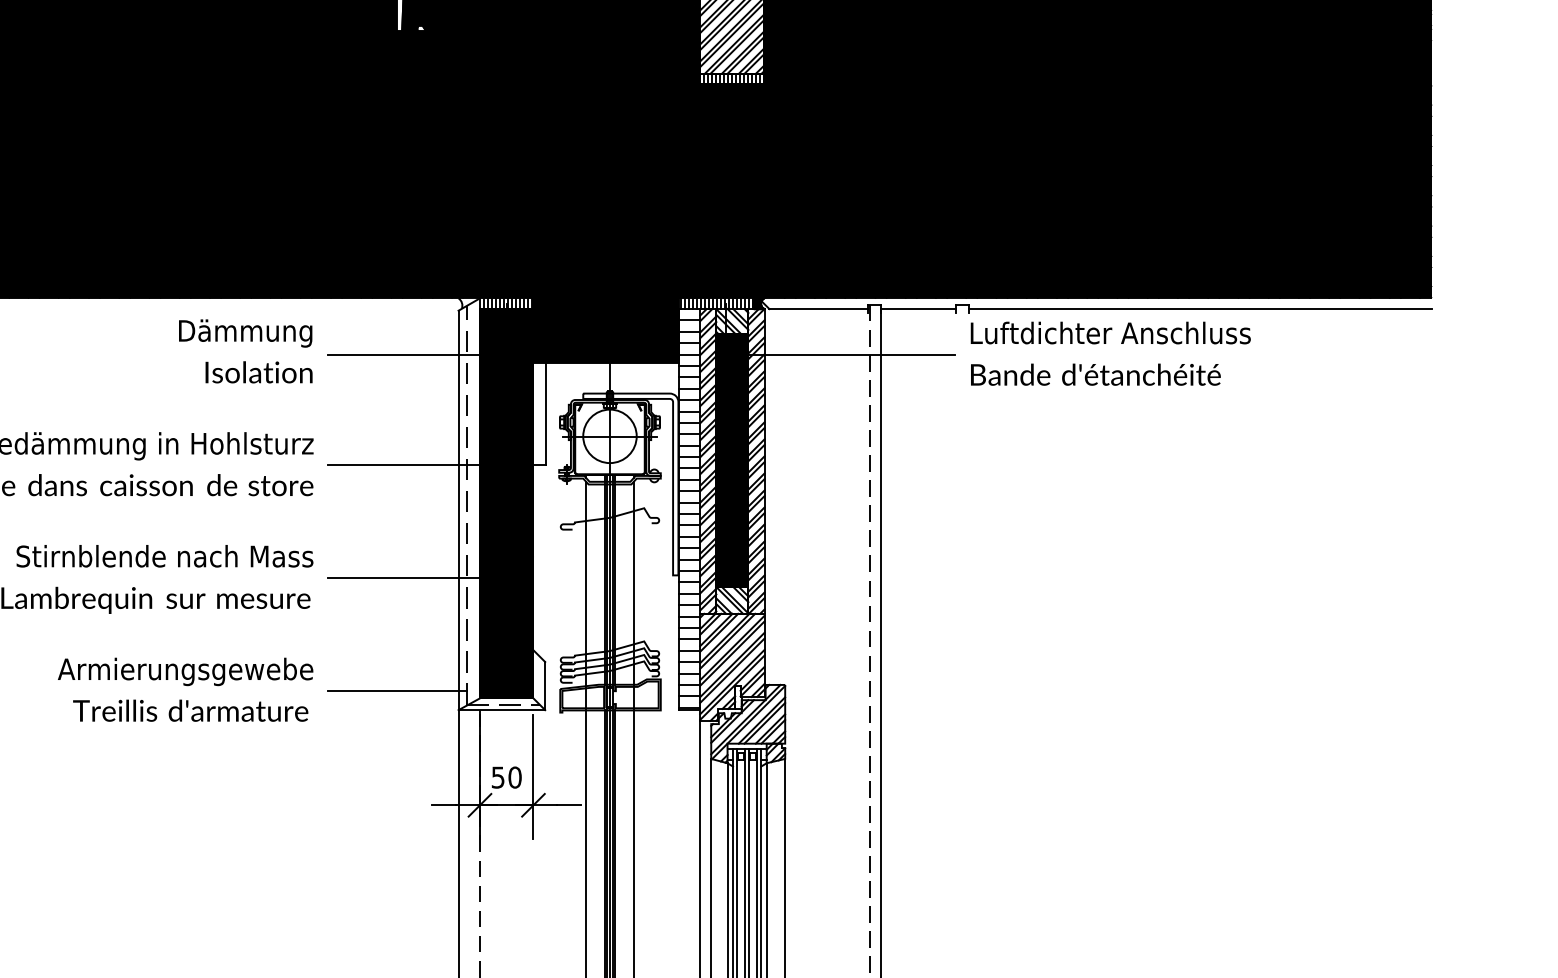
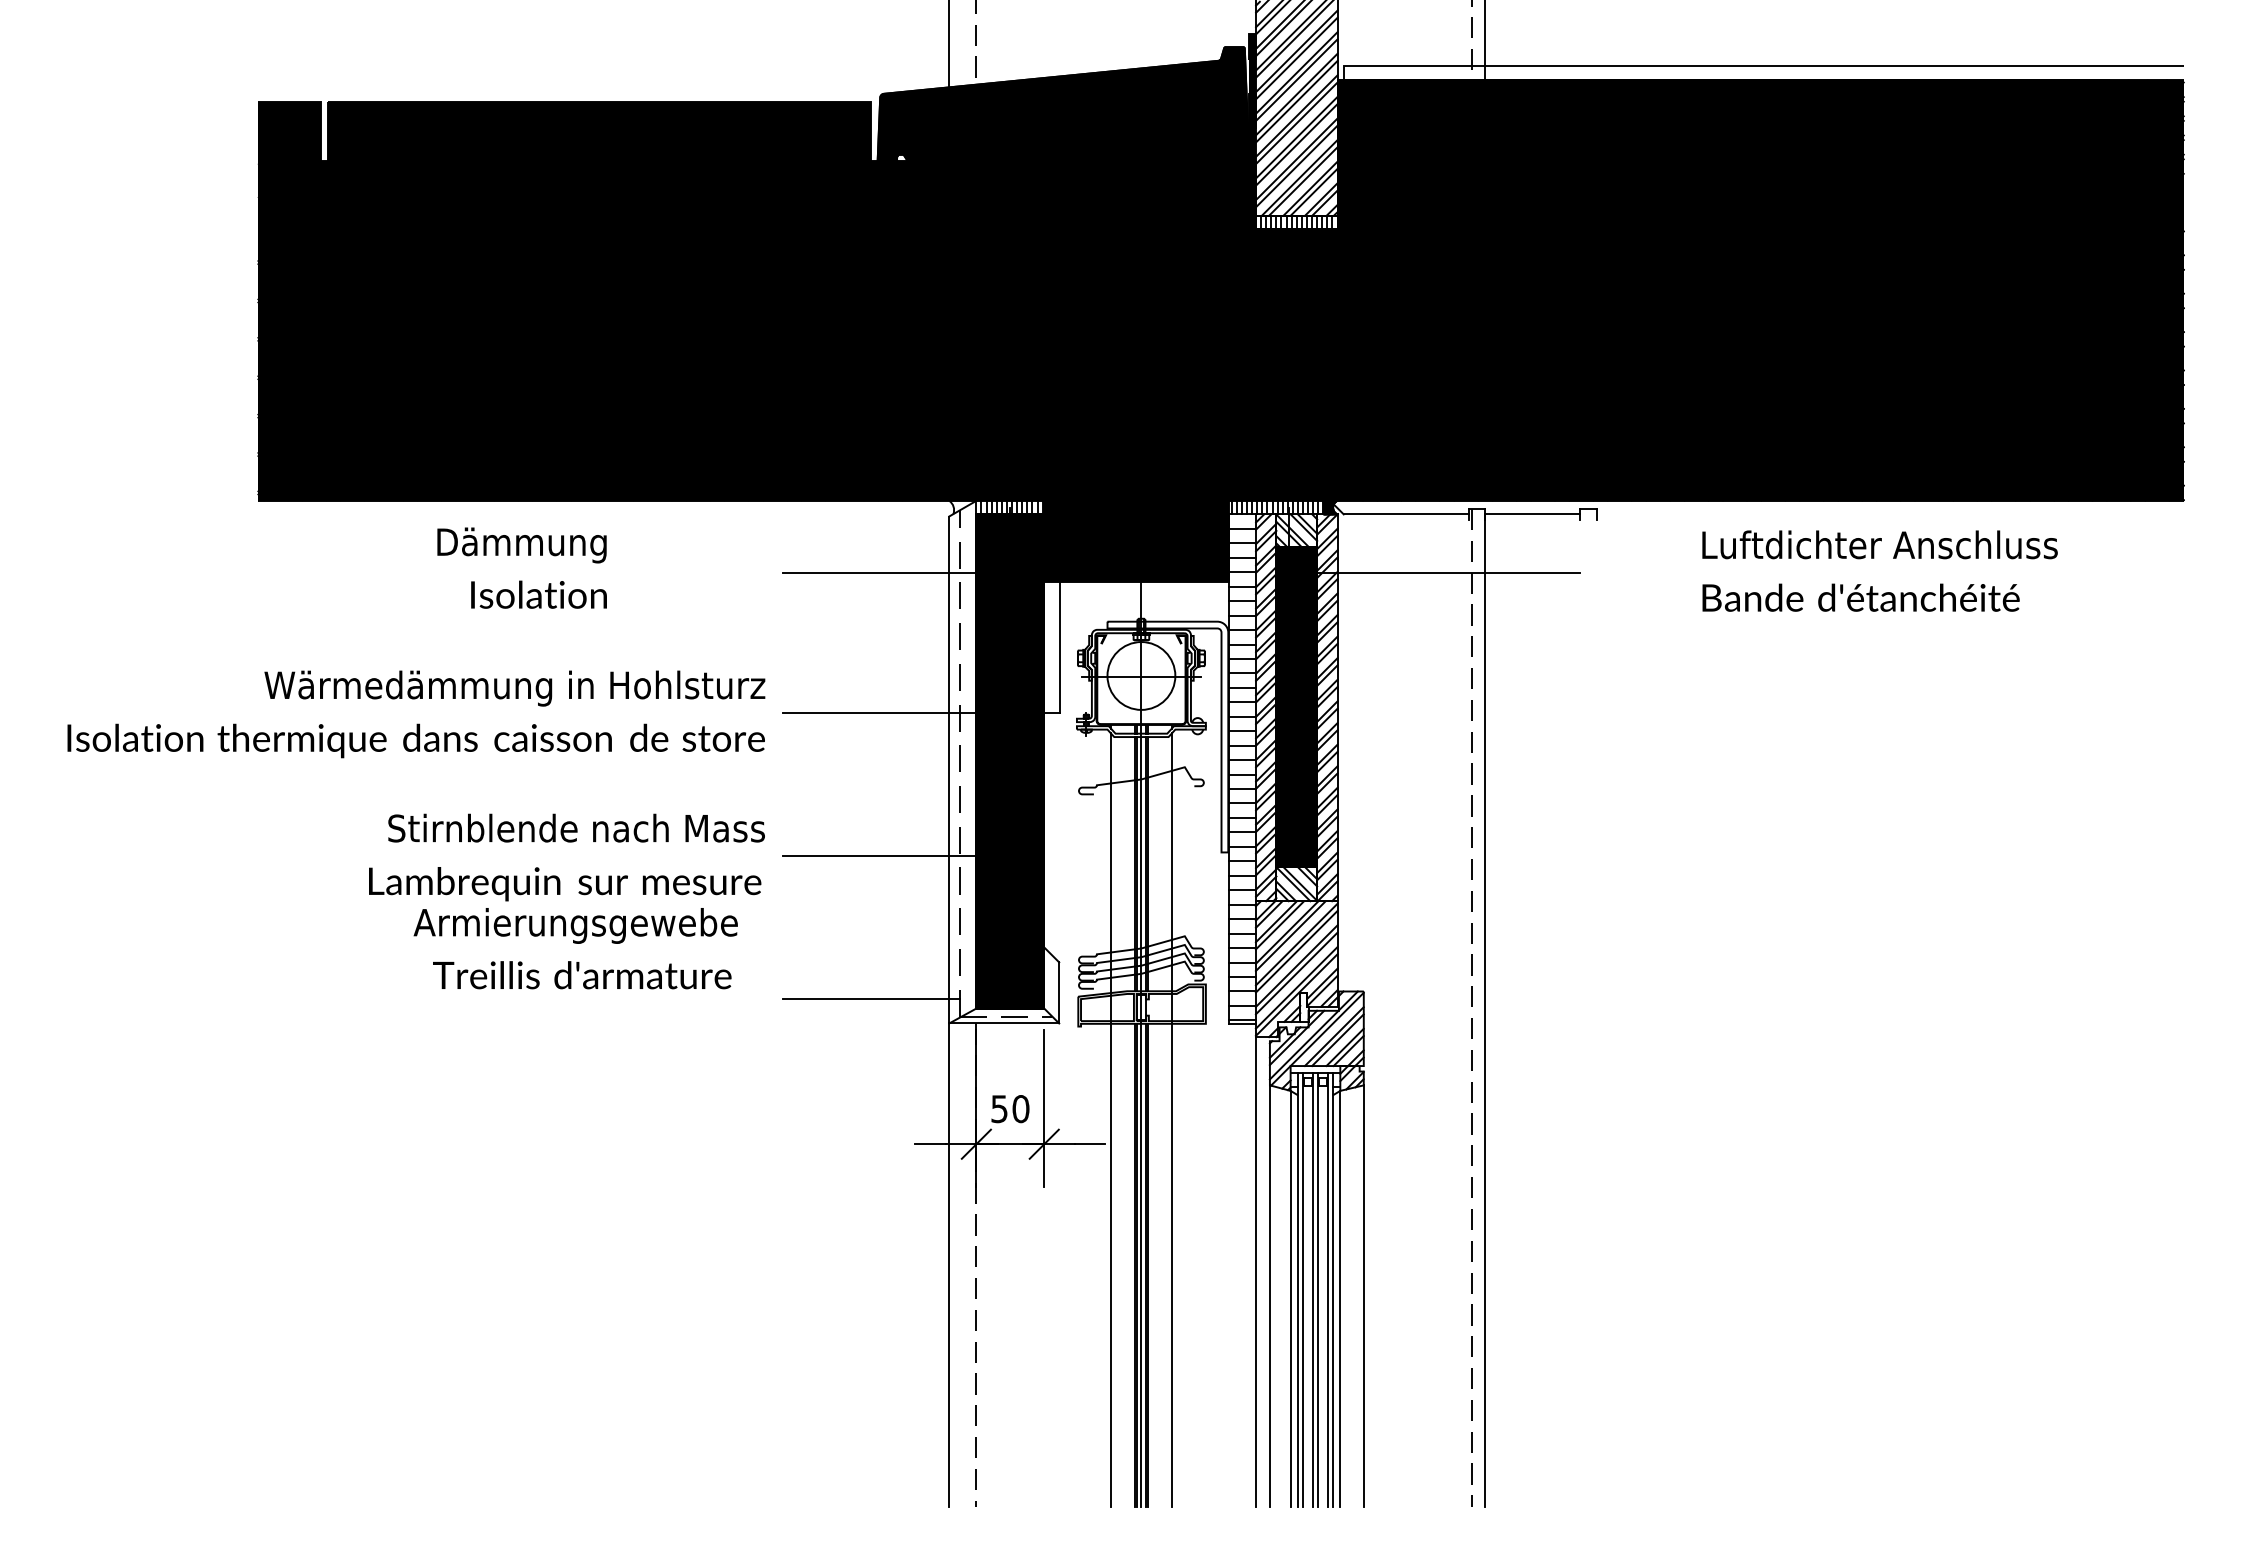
line: (1200, 309) -> (1890, 514), removed
text: (245, 350) -> (521, 567), moved
text: (1110, 353) -> (1879, 570), moved
text: (185, 689) -> (575, 948), moved

